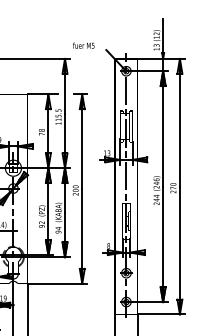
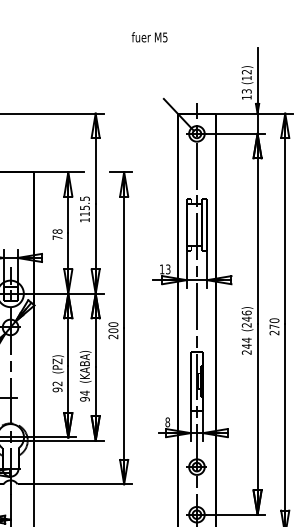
text: (83, 45) -> (149, 36), moved

